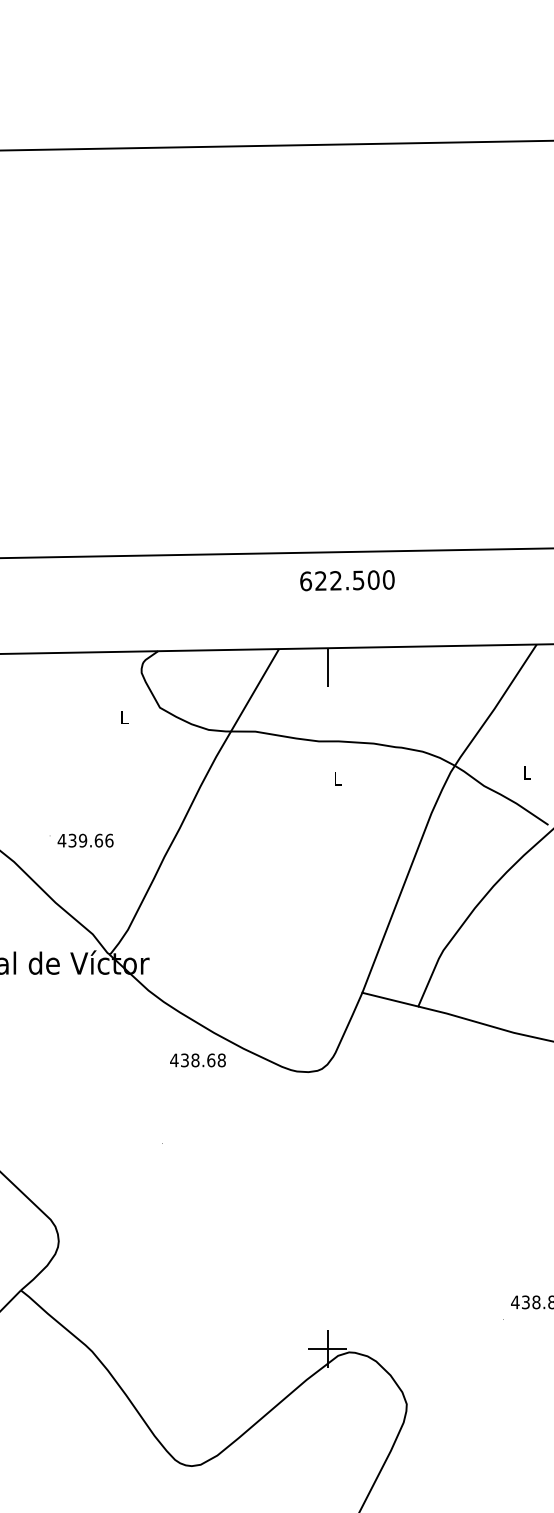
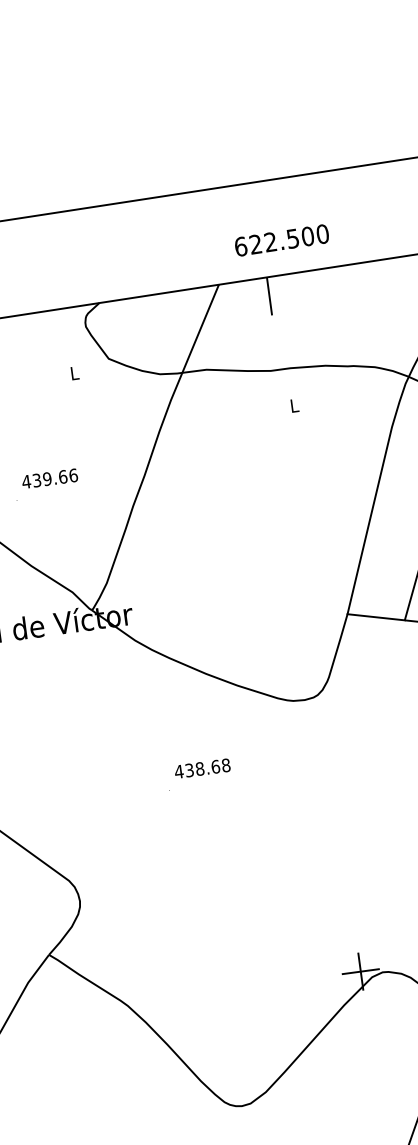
text: (347, 580) -> (281, 240), moved
text: (85, 840) -> (49, 478), moved
text: (197, 1060) -> (202, 768), moved

